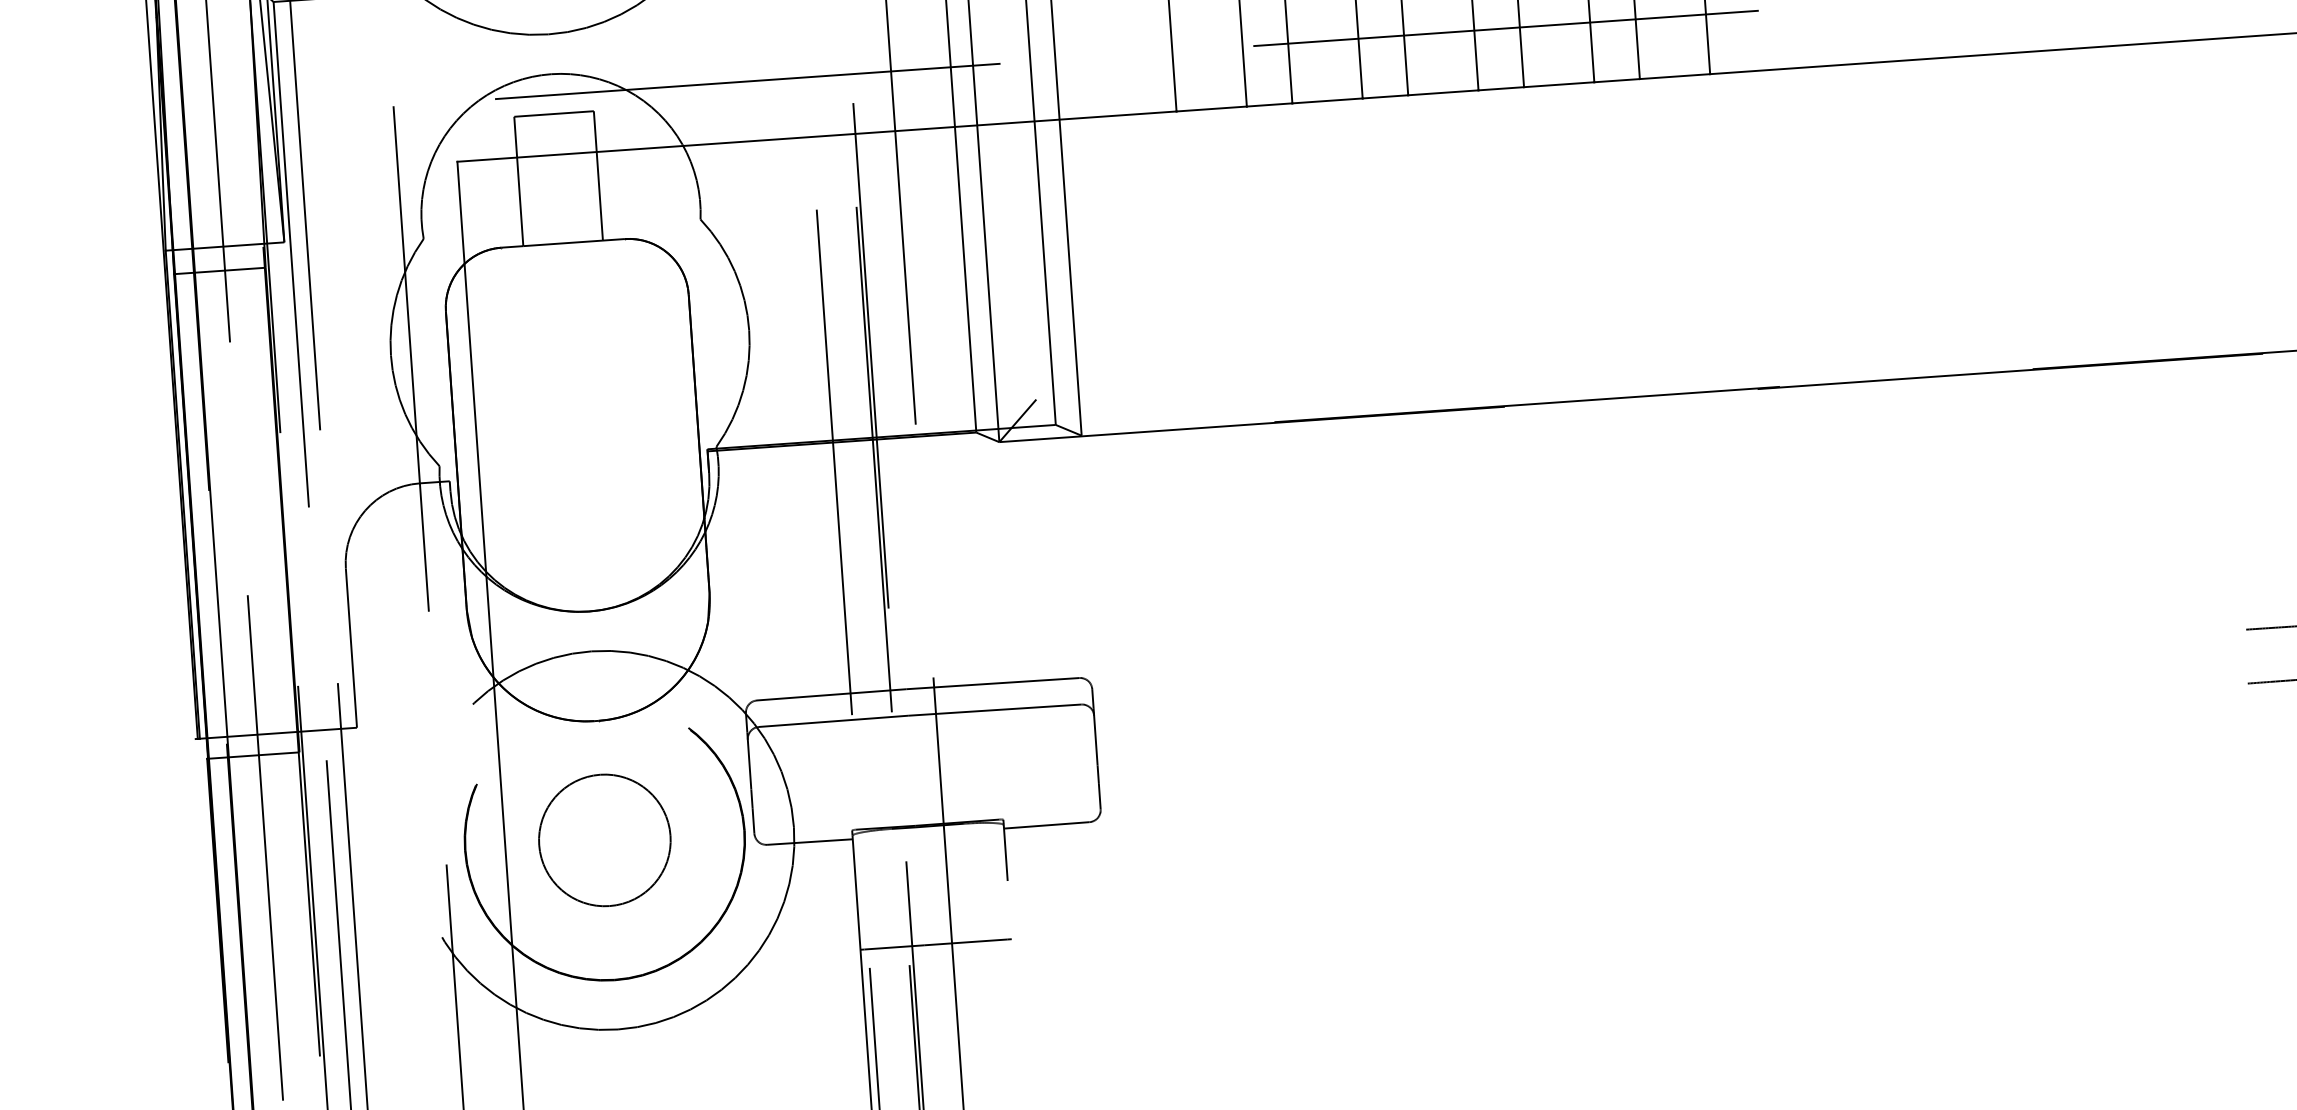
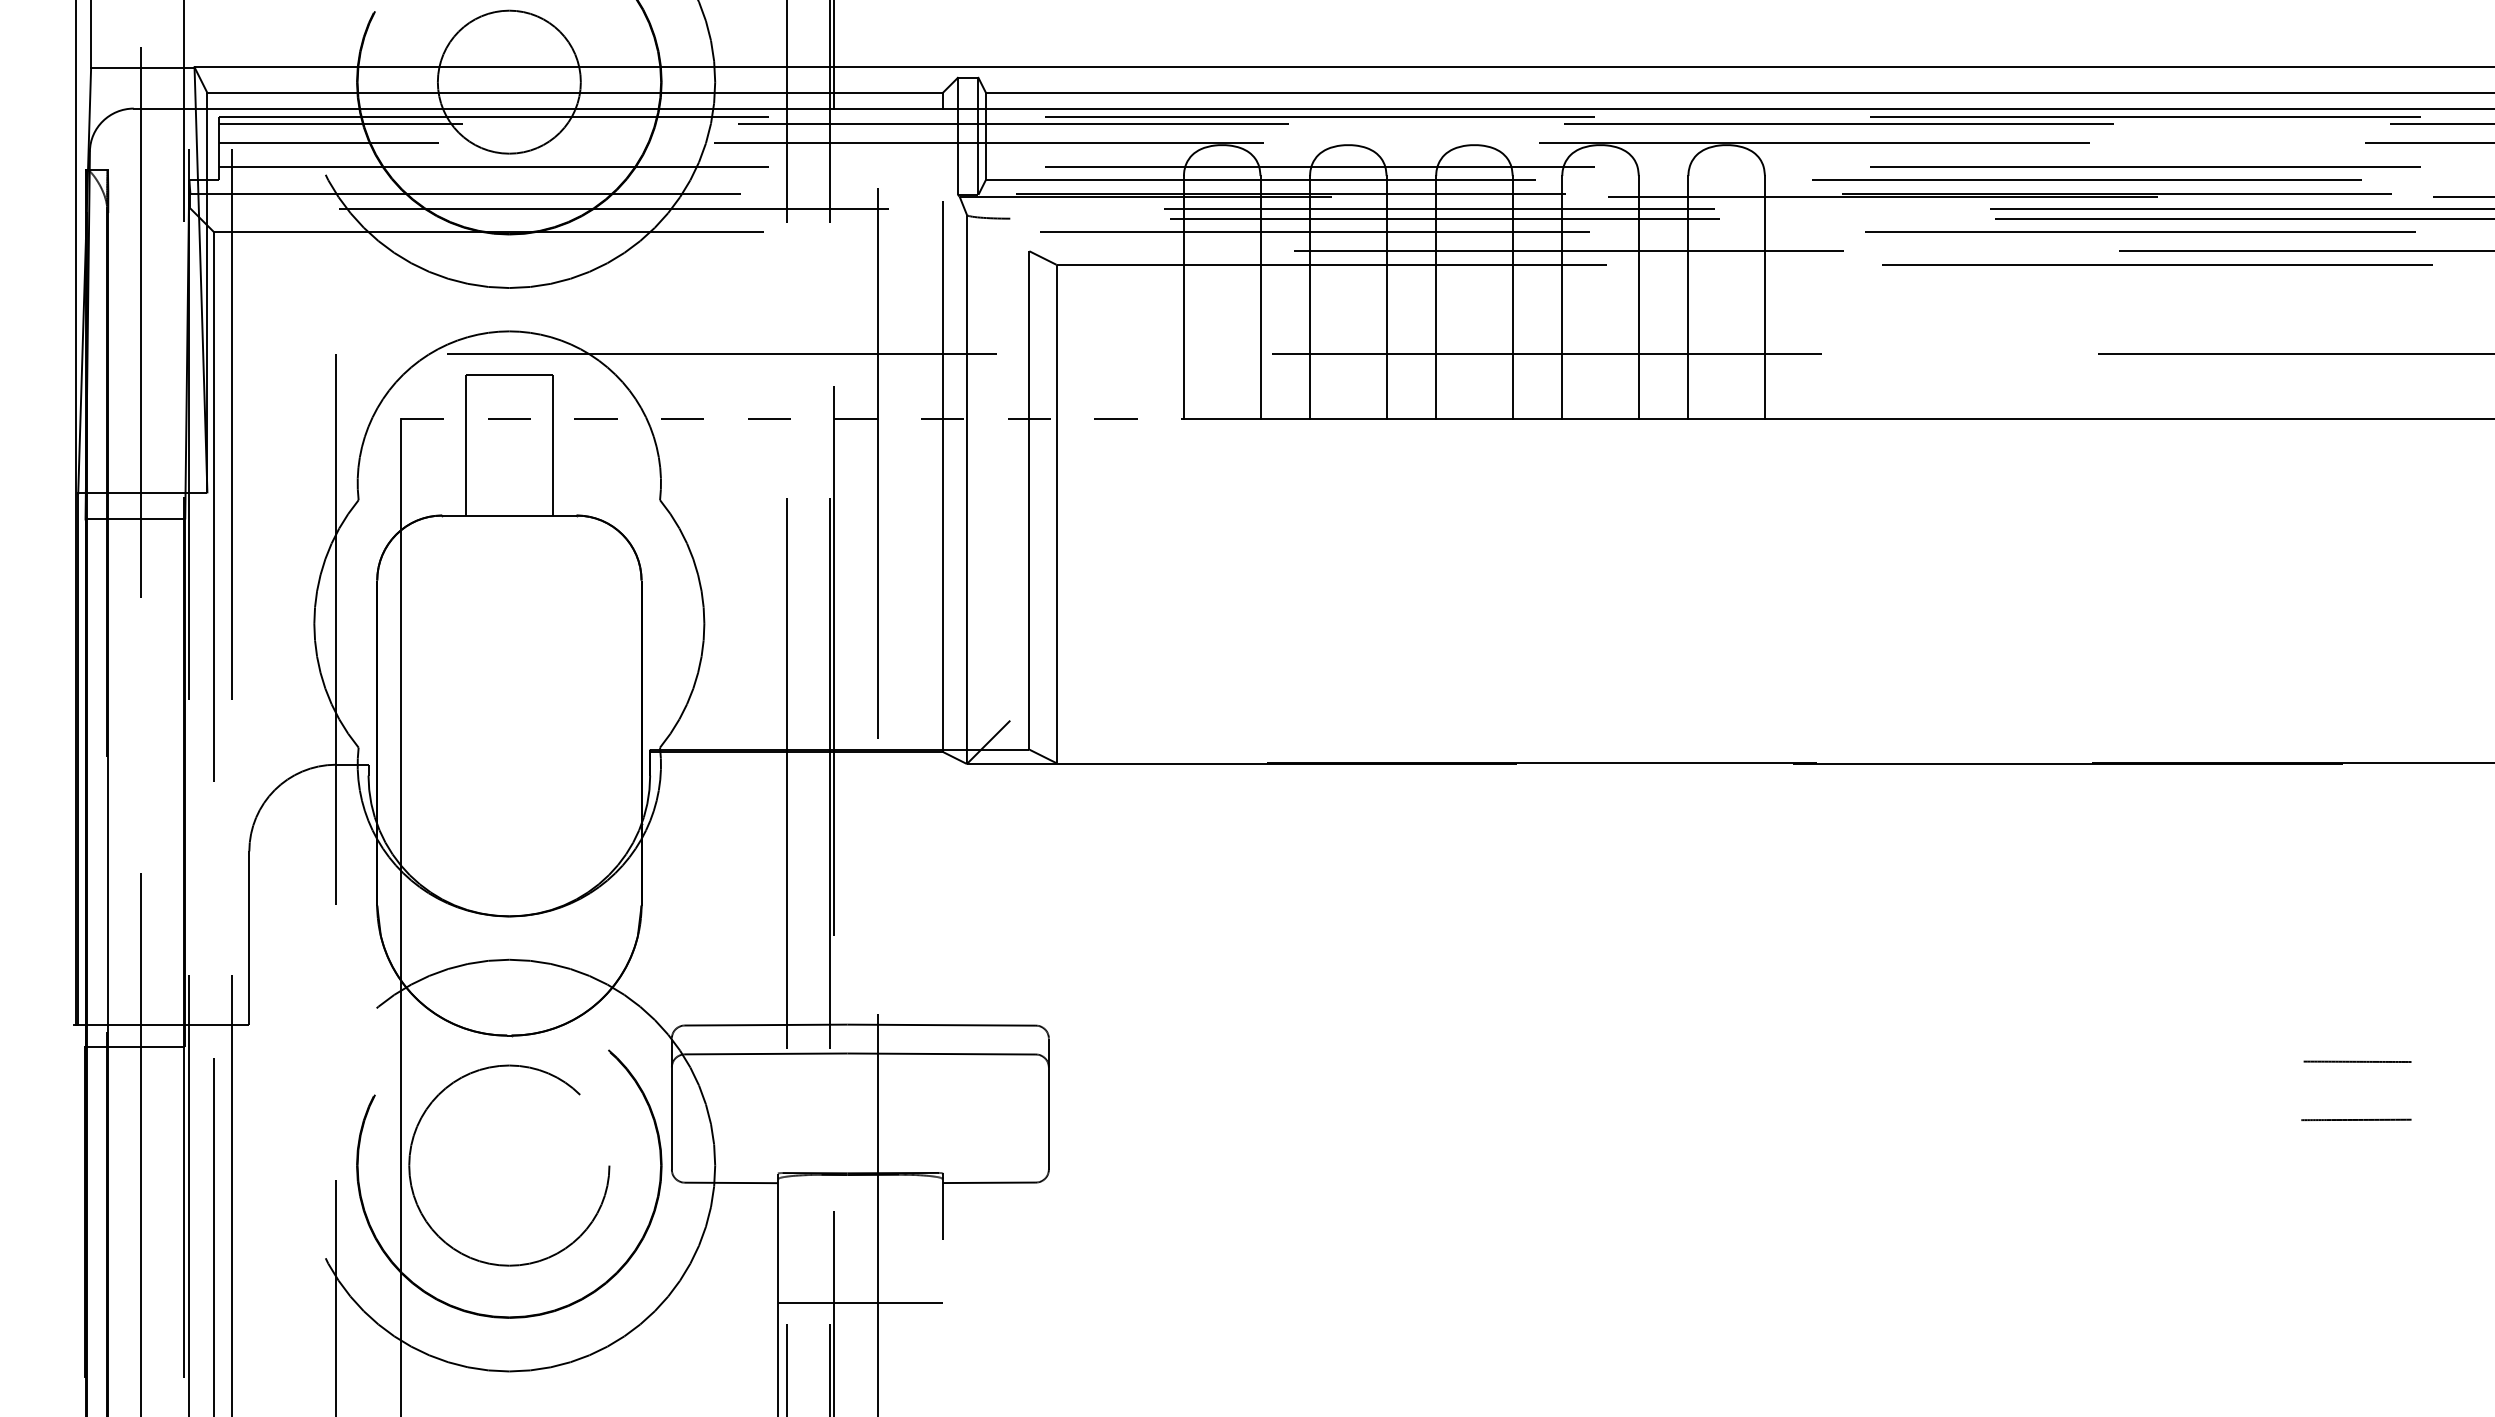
line: (817, 136) -> (793, 419), solid -> dashed
circle: (604, 840) -> (508, 1165), size x1.4

